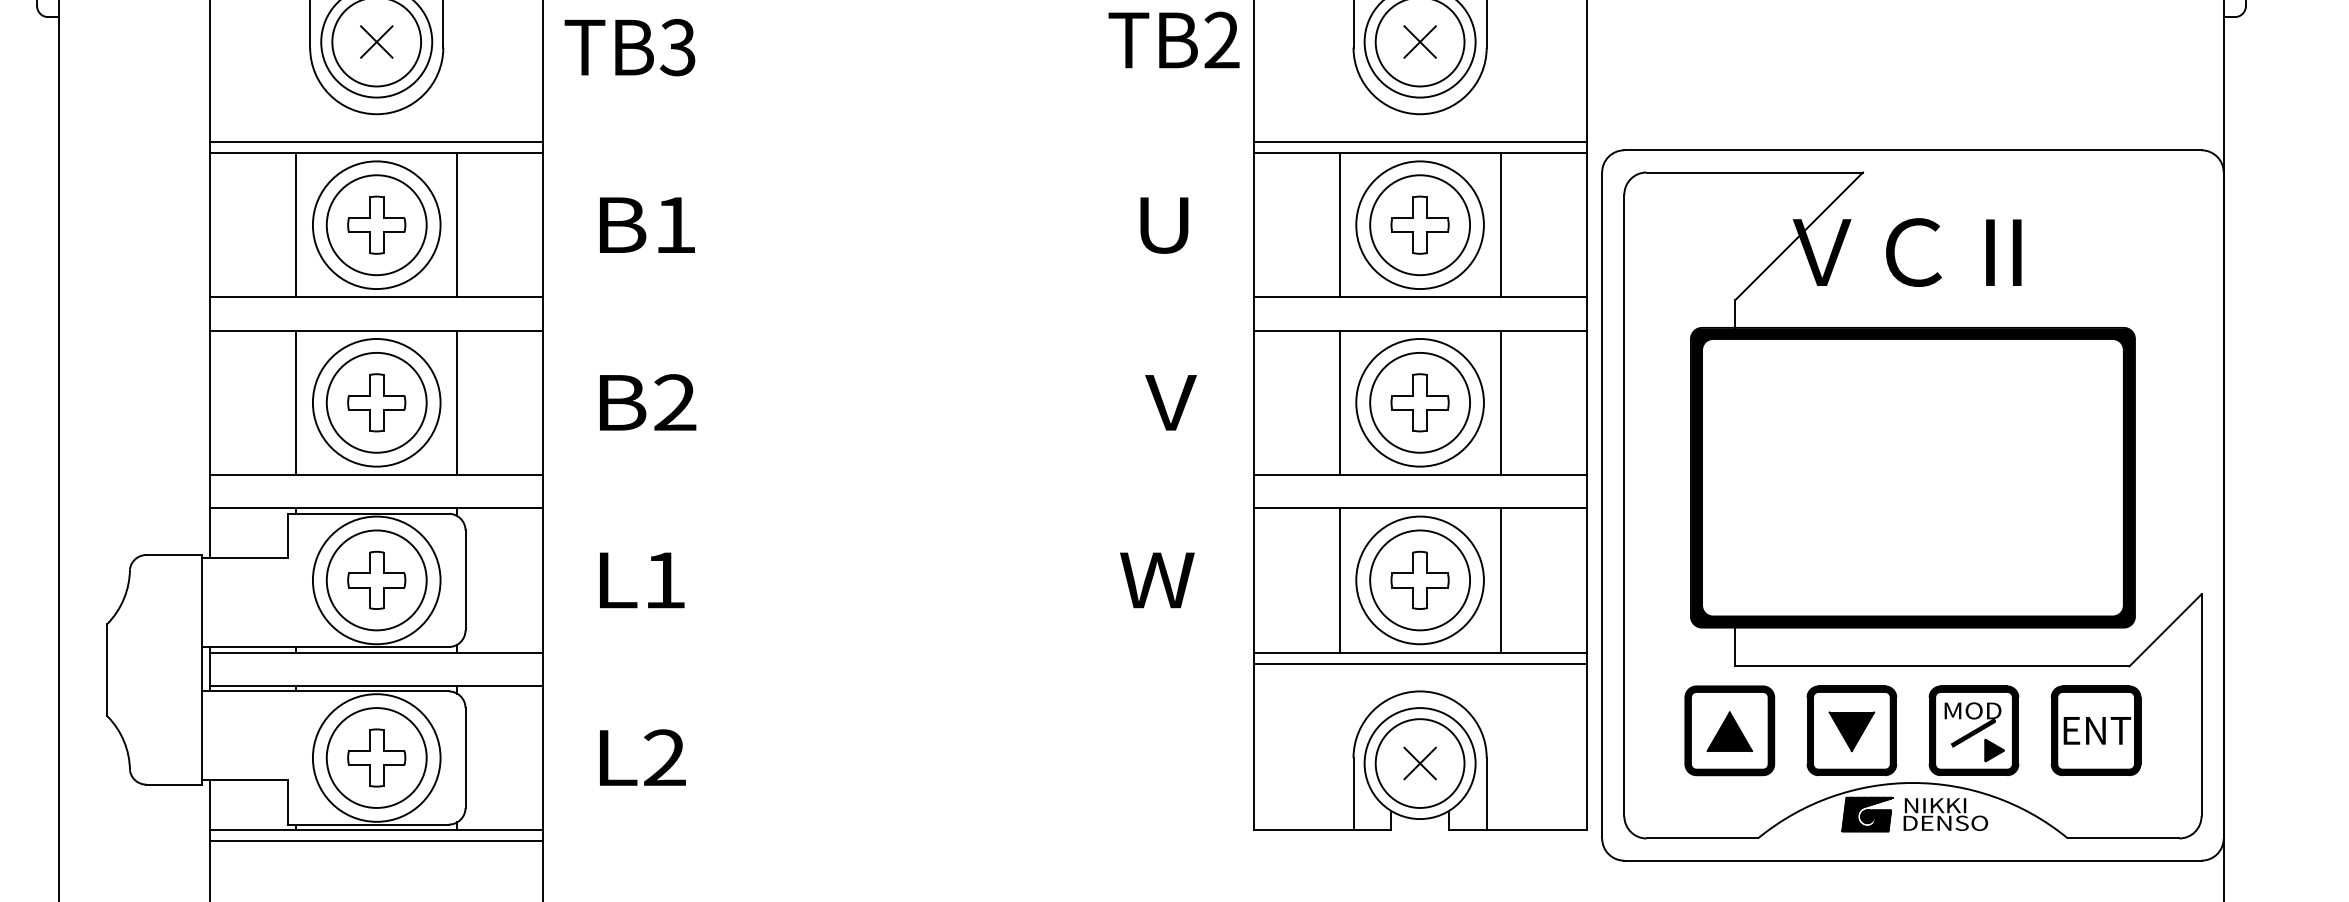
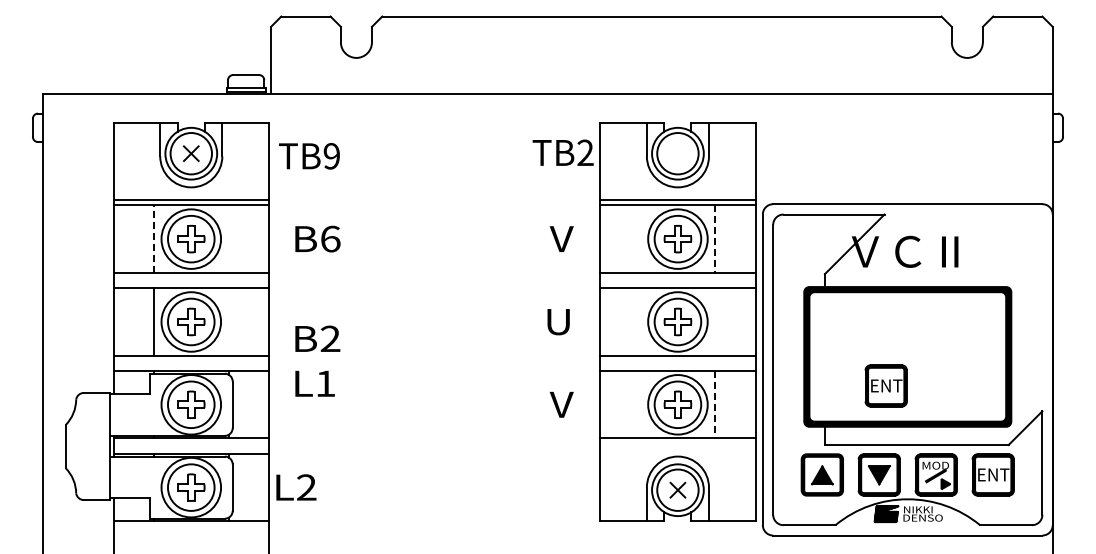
part: (1419, 41) -> (677, 153), removed
text: (677, 48) -> (331, 156), TB3 -> TB9
line: (456, 223) -> (228, 238), removed
text: (675, 223) -> (330, 238), B1 -> B6
line: (1339, 223) -> (640, 238), removed
line: (295, 225) -> (153, 239), solid -> dashed
text: (1168, 225) -> (560, 239), U -> V
line: (1500, 225) -> (715, 239), solid -> dashed
line: (456, 401) -> (228, 321), removed
text: (647, 401) -> (317, 338), moved
line: (1339, 401) -> (640, 321), removed
line: (1500, 401) -> (715, 321), removed
text: (1168, 403) -> (560, 322), V -> U
part: (1865, 539) -> (885, 385), added
text: (640, 579) -> (314, 383), moved
text: (1157, 579) -> (555, 404), W -> V
line: (1339, 579) -> (640, 404), removed
line: (1500, 579) -> (715, 404), solid -> dashed
line: (1419, 663) -> (677, 443), removed
text: (643, 757) -> (296, 487), moved
line: (375, 841) -> (190, 526), removed

